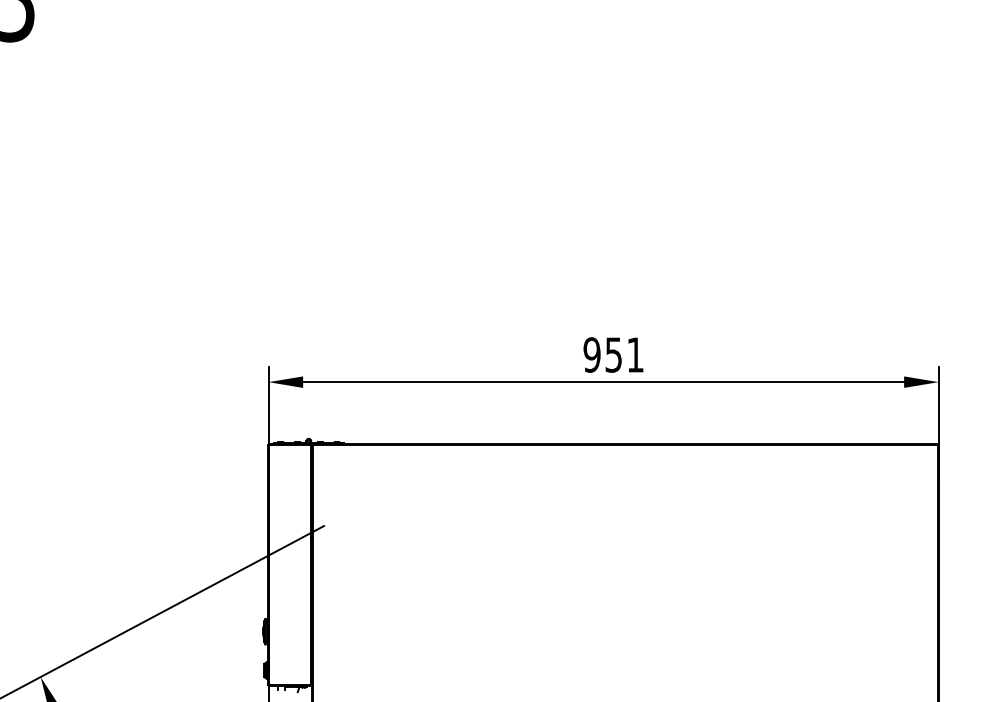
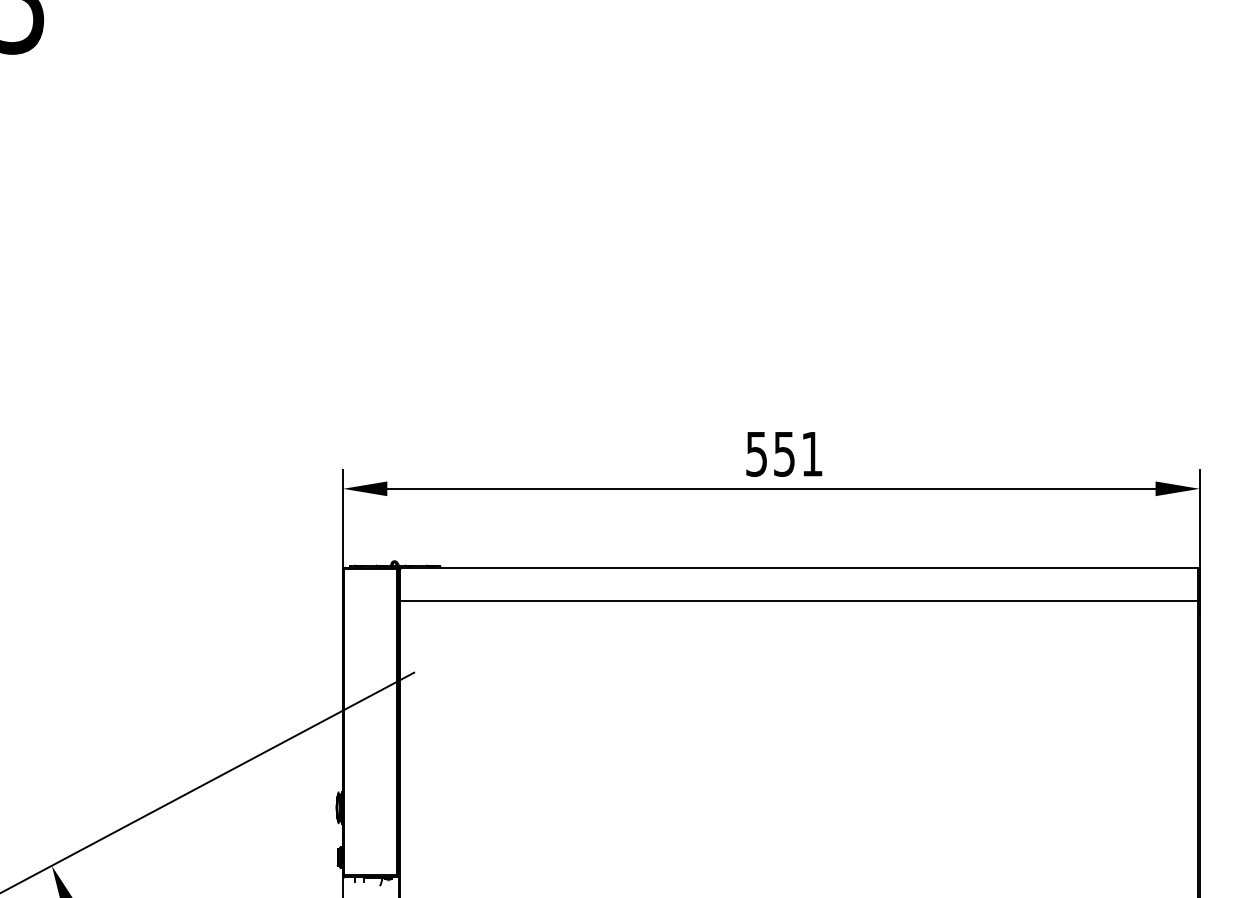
text: (591, 354) -> (756, 453), 951 -> 551
line: (624, 444) -> (798, 600), moved

